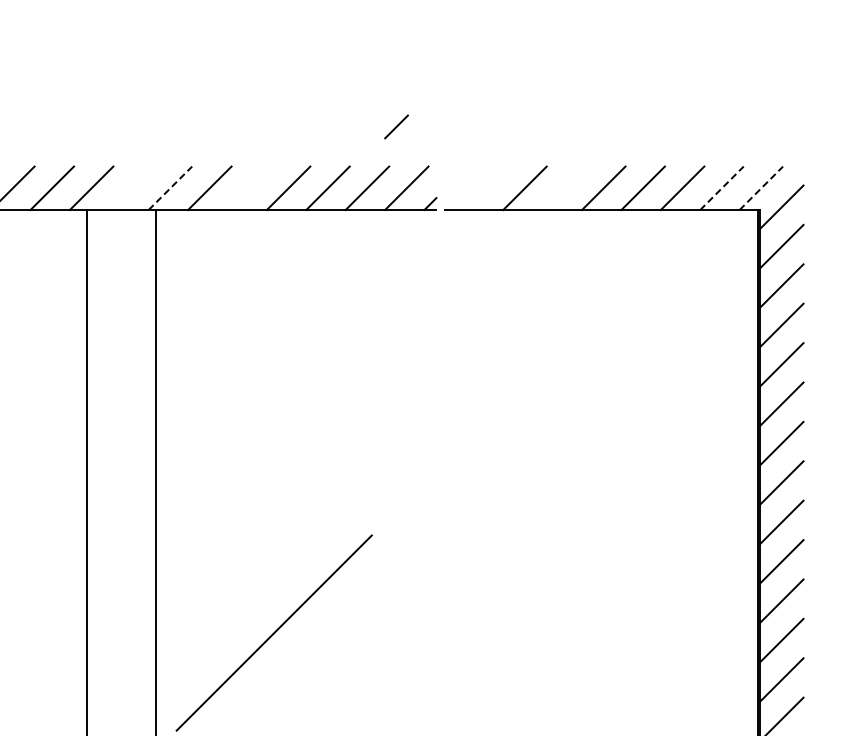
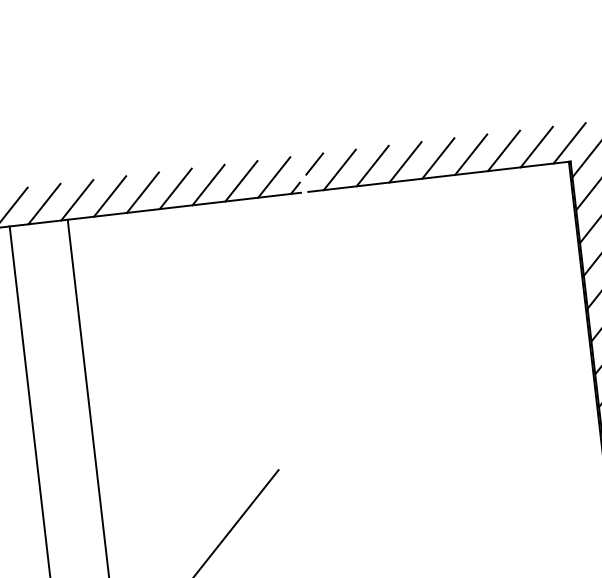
line: (396, 126) -> (314, 163), moved
line: (130, 188) -> (44, 204), added
line: (170, 188) -> (77, 200), dashed -> solid
line: (248, 188) -> (142, 192), added
line: (485, 188) -> (339, 170), added
line: (564, 188) -> (405, 162), added
line: (721, 188) -> (536, 147), dashed -> solid
line: (761, 188) -> (569, 143), dashed -> solid

